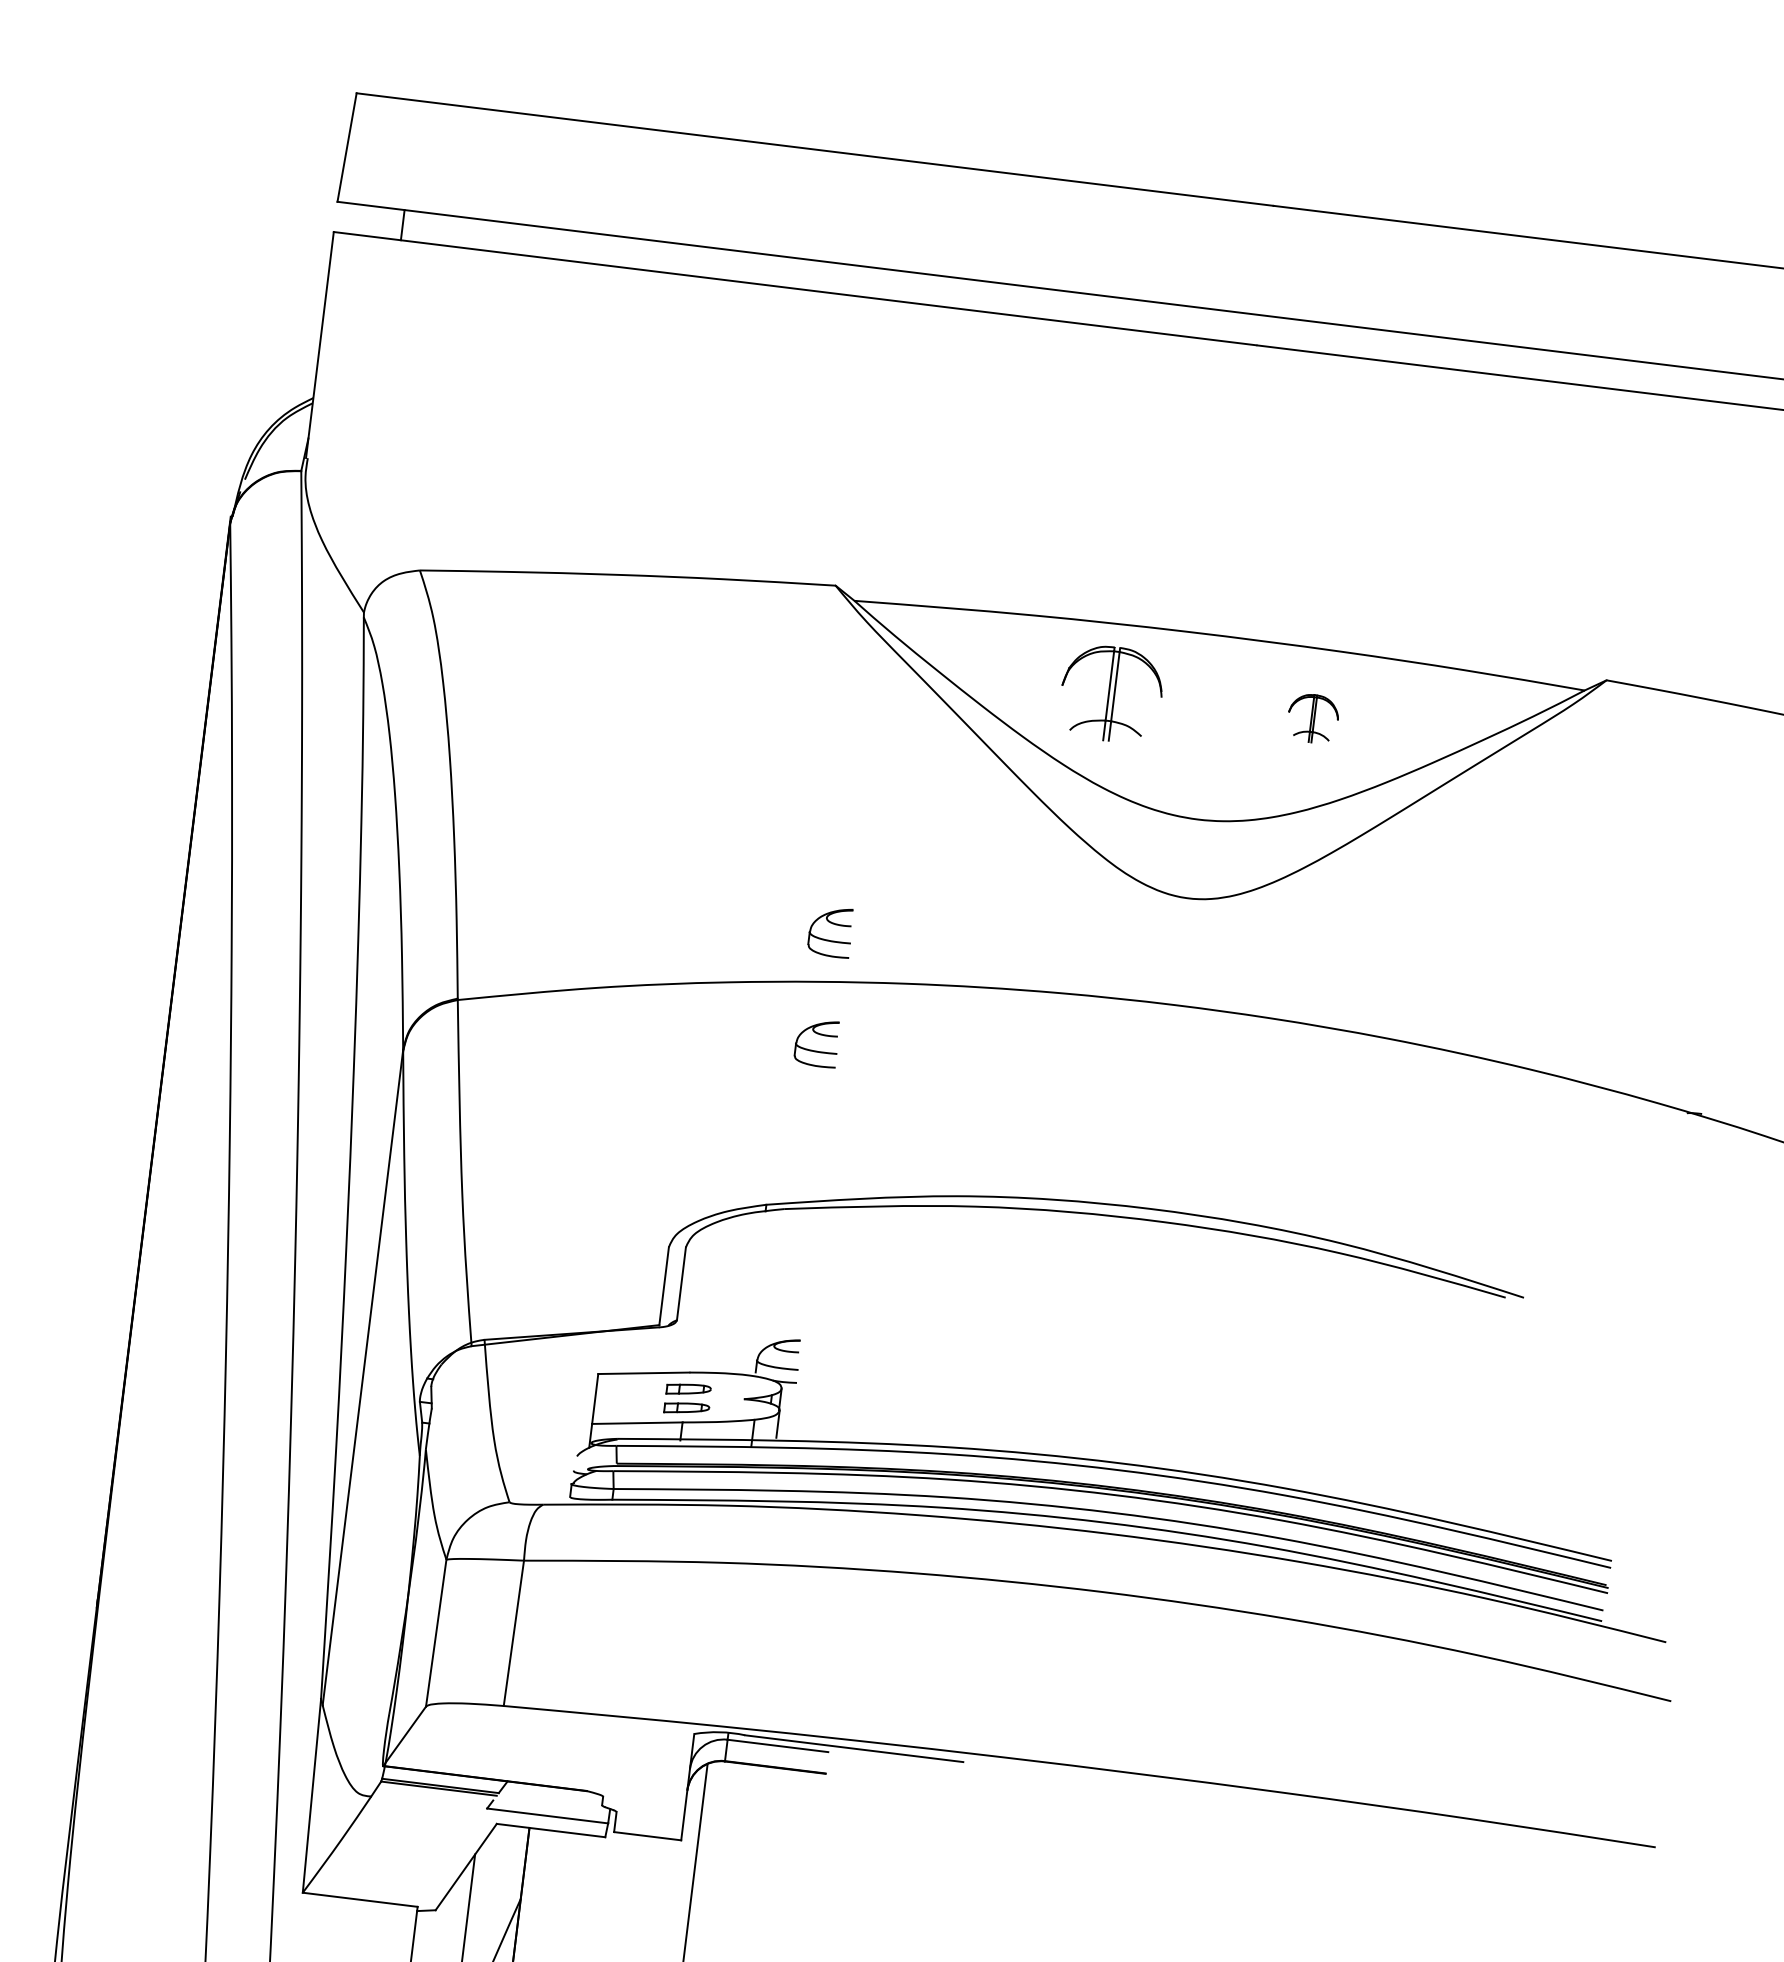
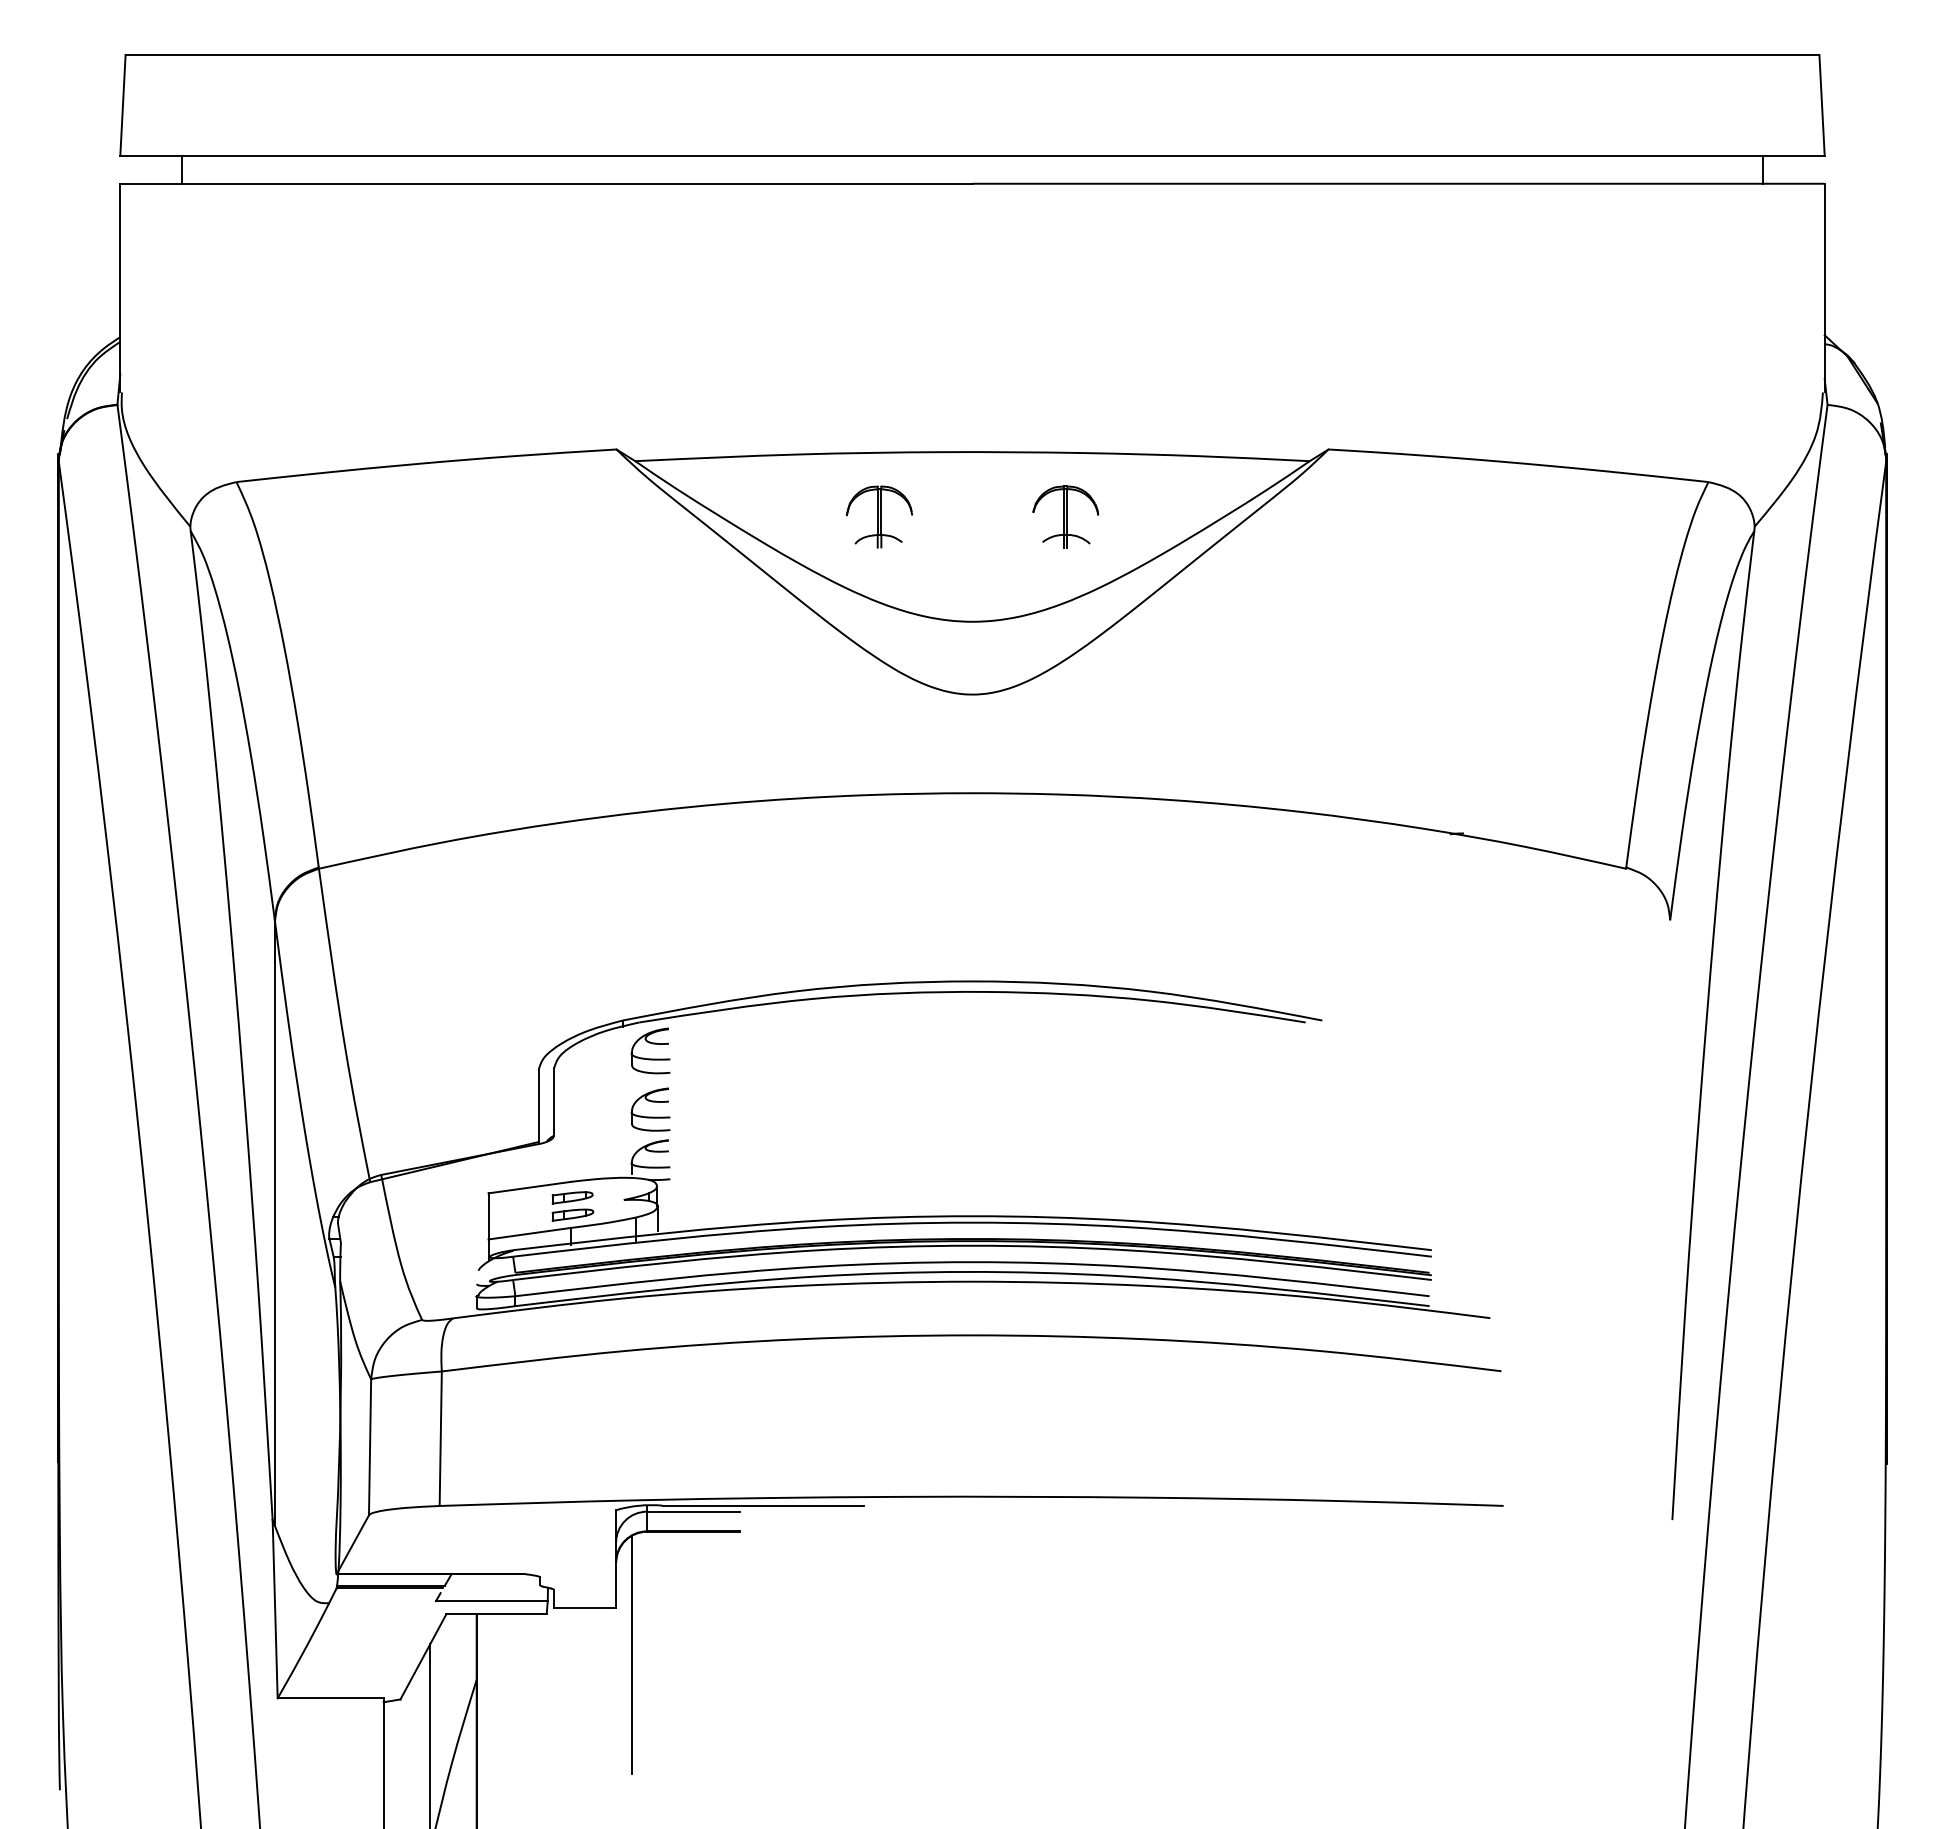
part: (1110, 693) -> (878, 516), size x0.71
part: (1312, 717) -> (1065, 516), size x1.43
part: (833, 925) -> (652, 1044), moved
part: (815, 1050) -> (650, 1116), moved

